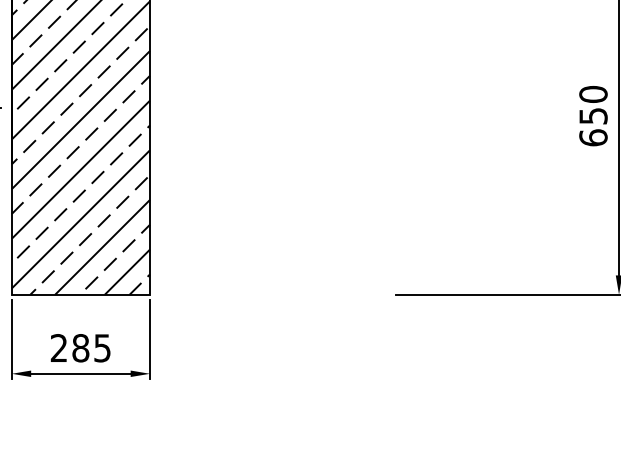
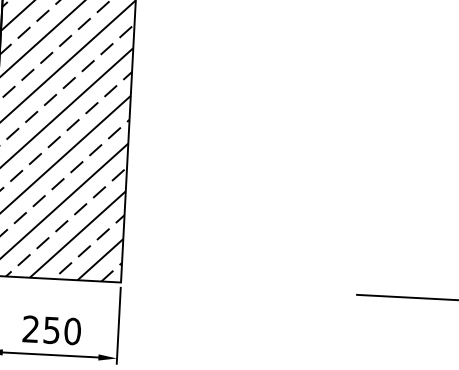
text: (91, 348) -> (62, 331), 285 -> 250

